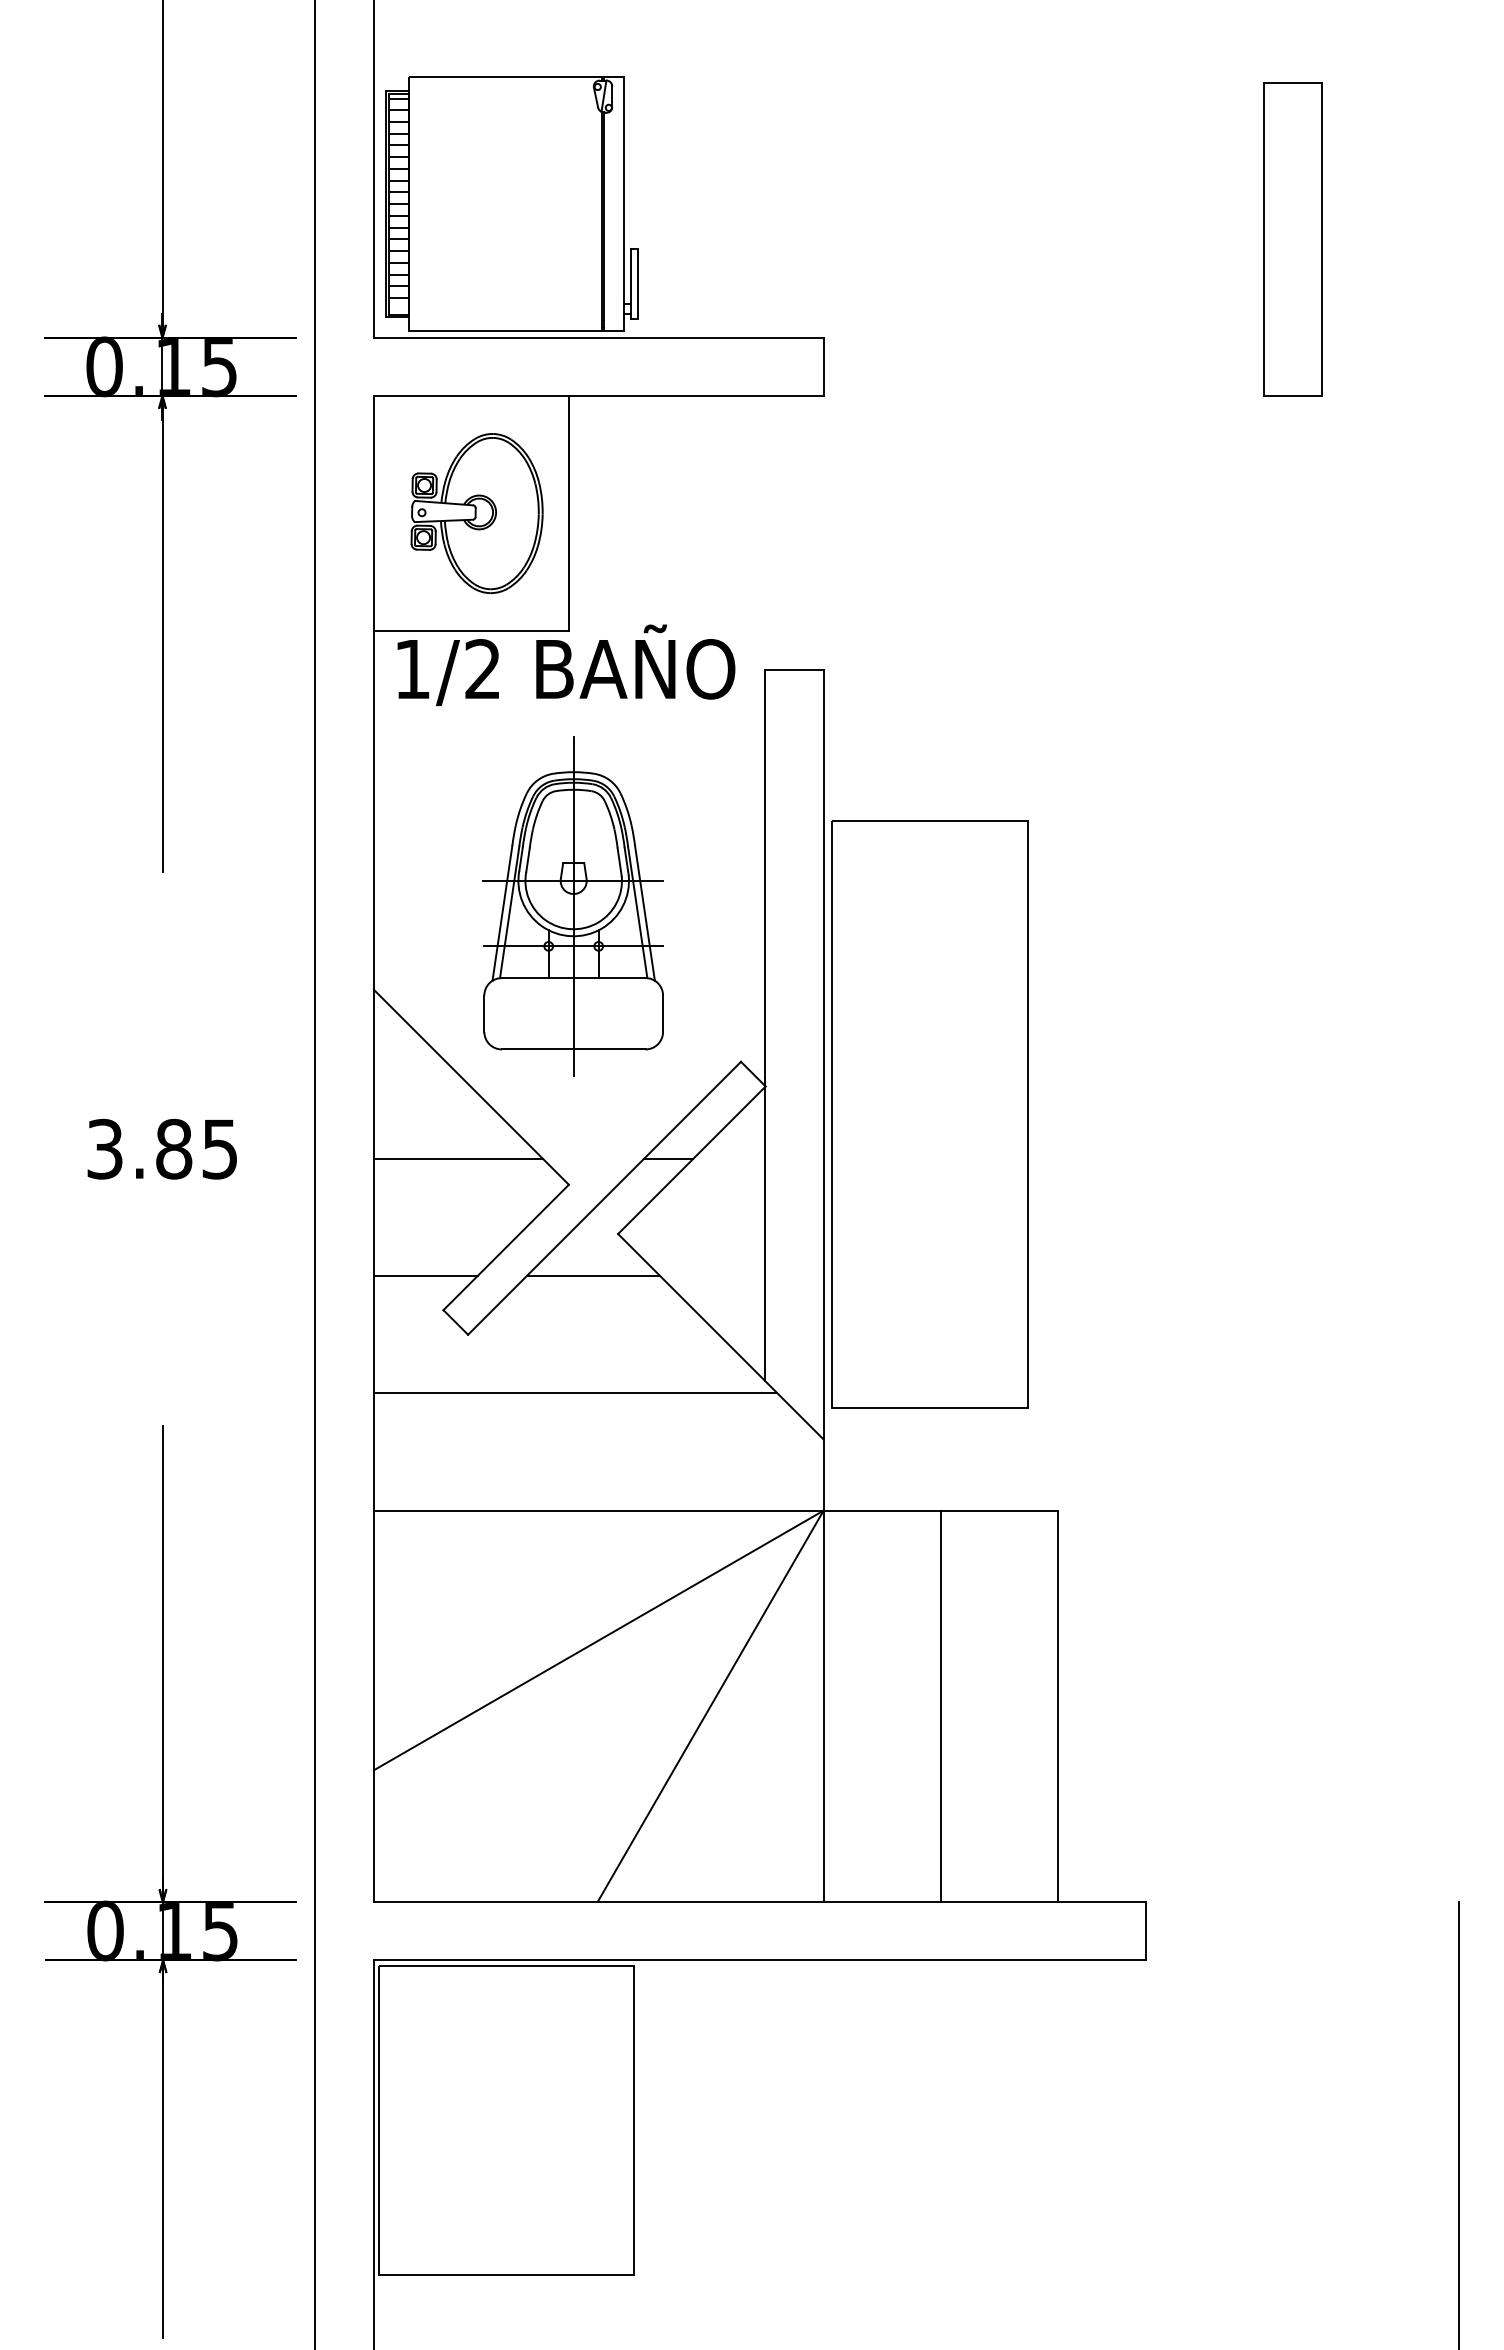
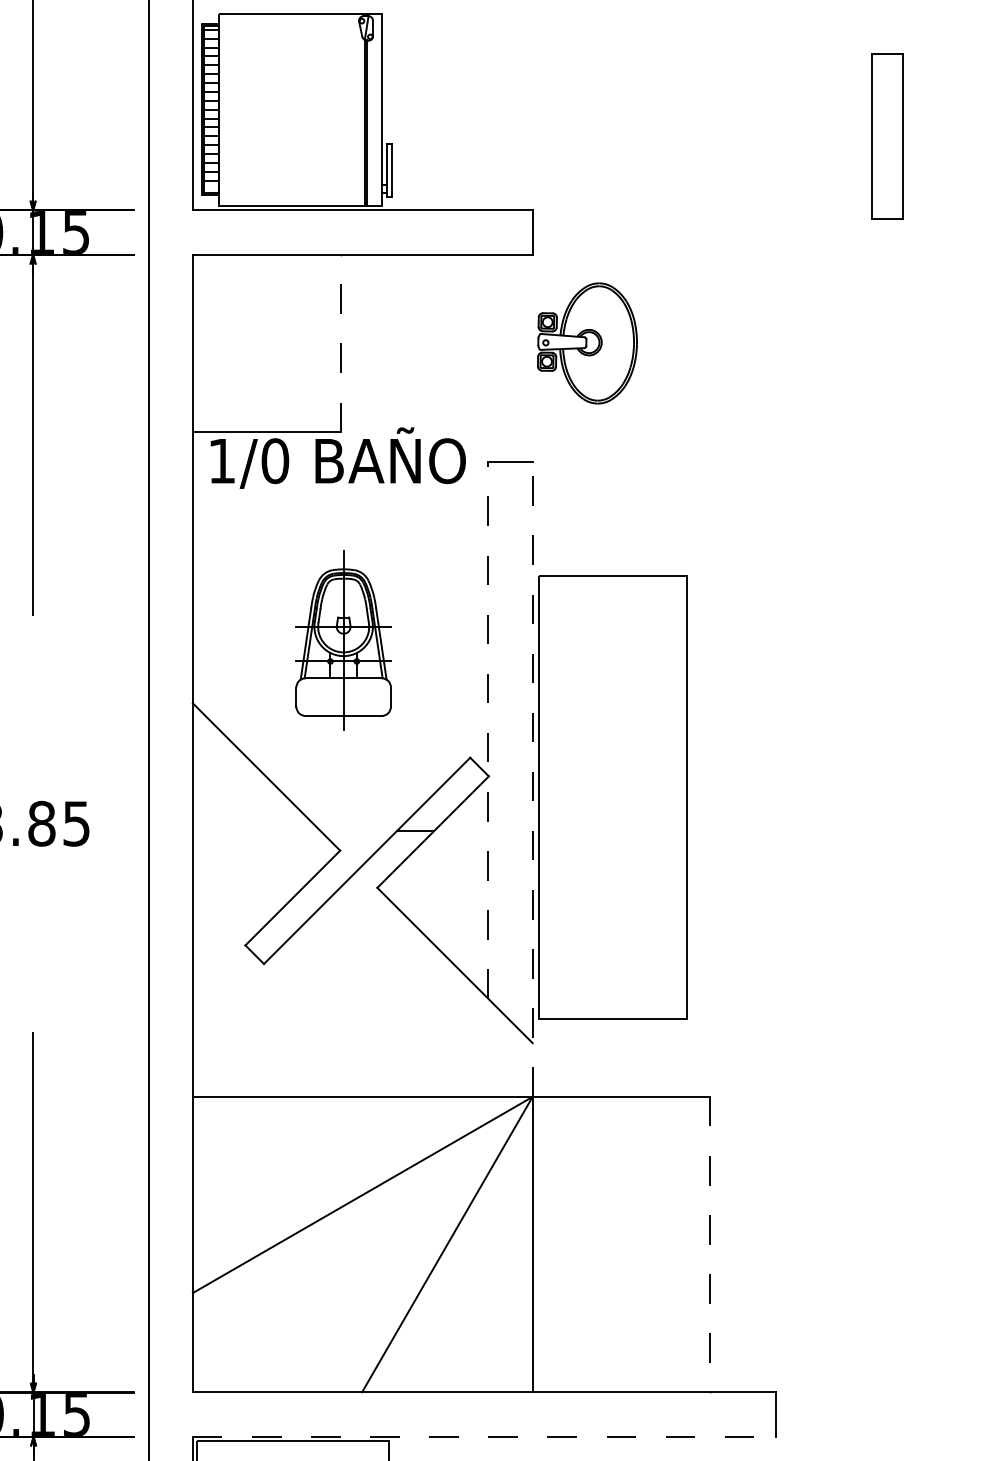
part: (1292, 239) -> (886, 136), size x0.7
line: (569, 512) -> (340, 342), solid -> dashed
part: (476, 513) -> (586, 343), moved
text: (483, 669) -> (275, 461), 1/2 -> 1/0
part: (572, 906) -> (342, 640), size x0.7
line: (764, 1024) -> (487, 729), solid -> dashed
line: (823, 1089) -> (532, 778), solid -> dashed
line: (457, 1158) -> (256, 830), removed
line: (425, 1276) -> (231, 919), removed
line: (593, 1276) -> (358, 919), removed
line: (575, 1393) -> (345, 1008), removed
line: (940, 1705) -> (620, 1244), removed
line: (1058, 1706) -> (710, 1244), solid -> dashed
line: (760, 1960) -> (484, 1436), solid -> dashed

